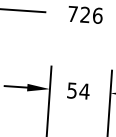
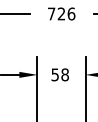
text: (85, 91) -> (65, 74), 54 -> 58

